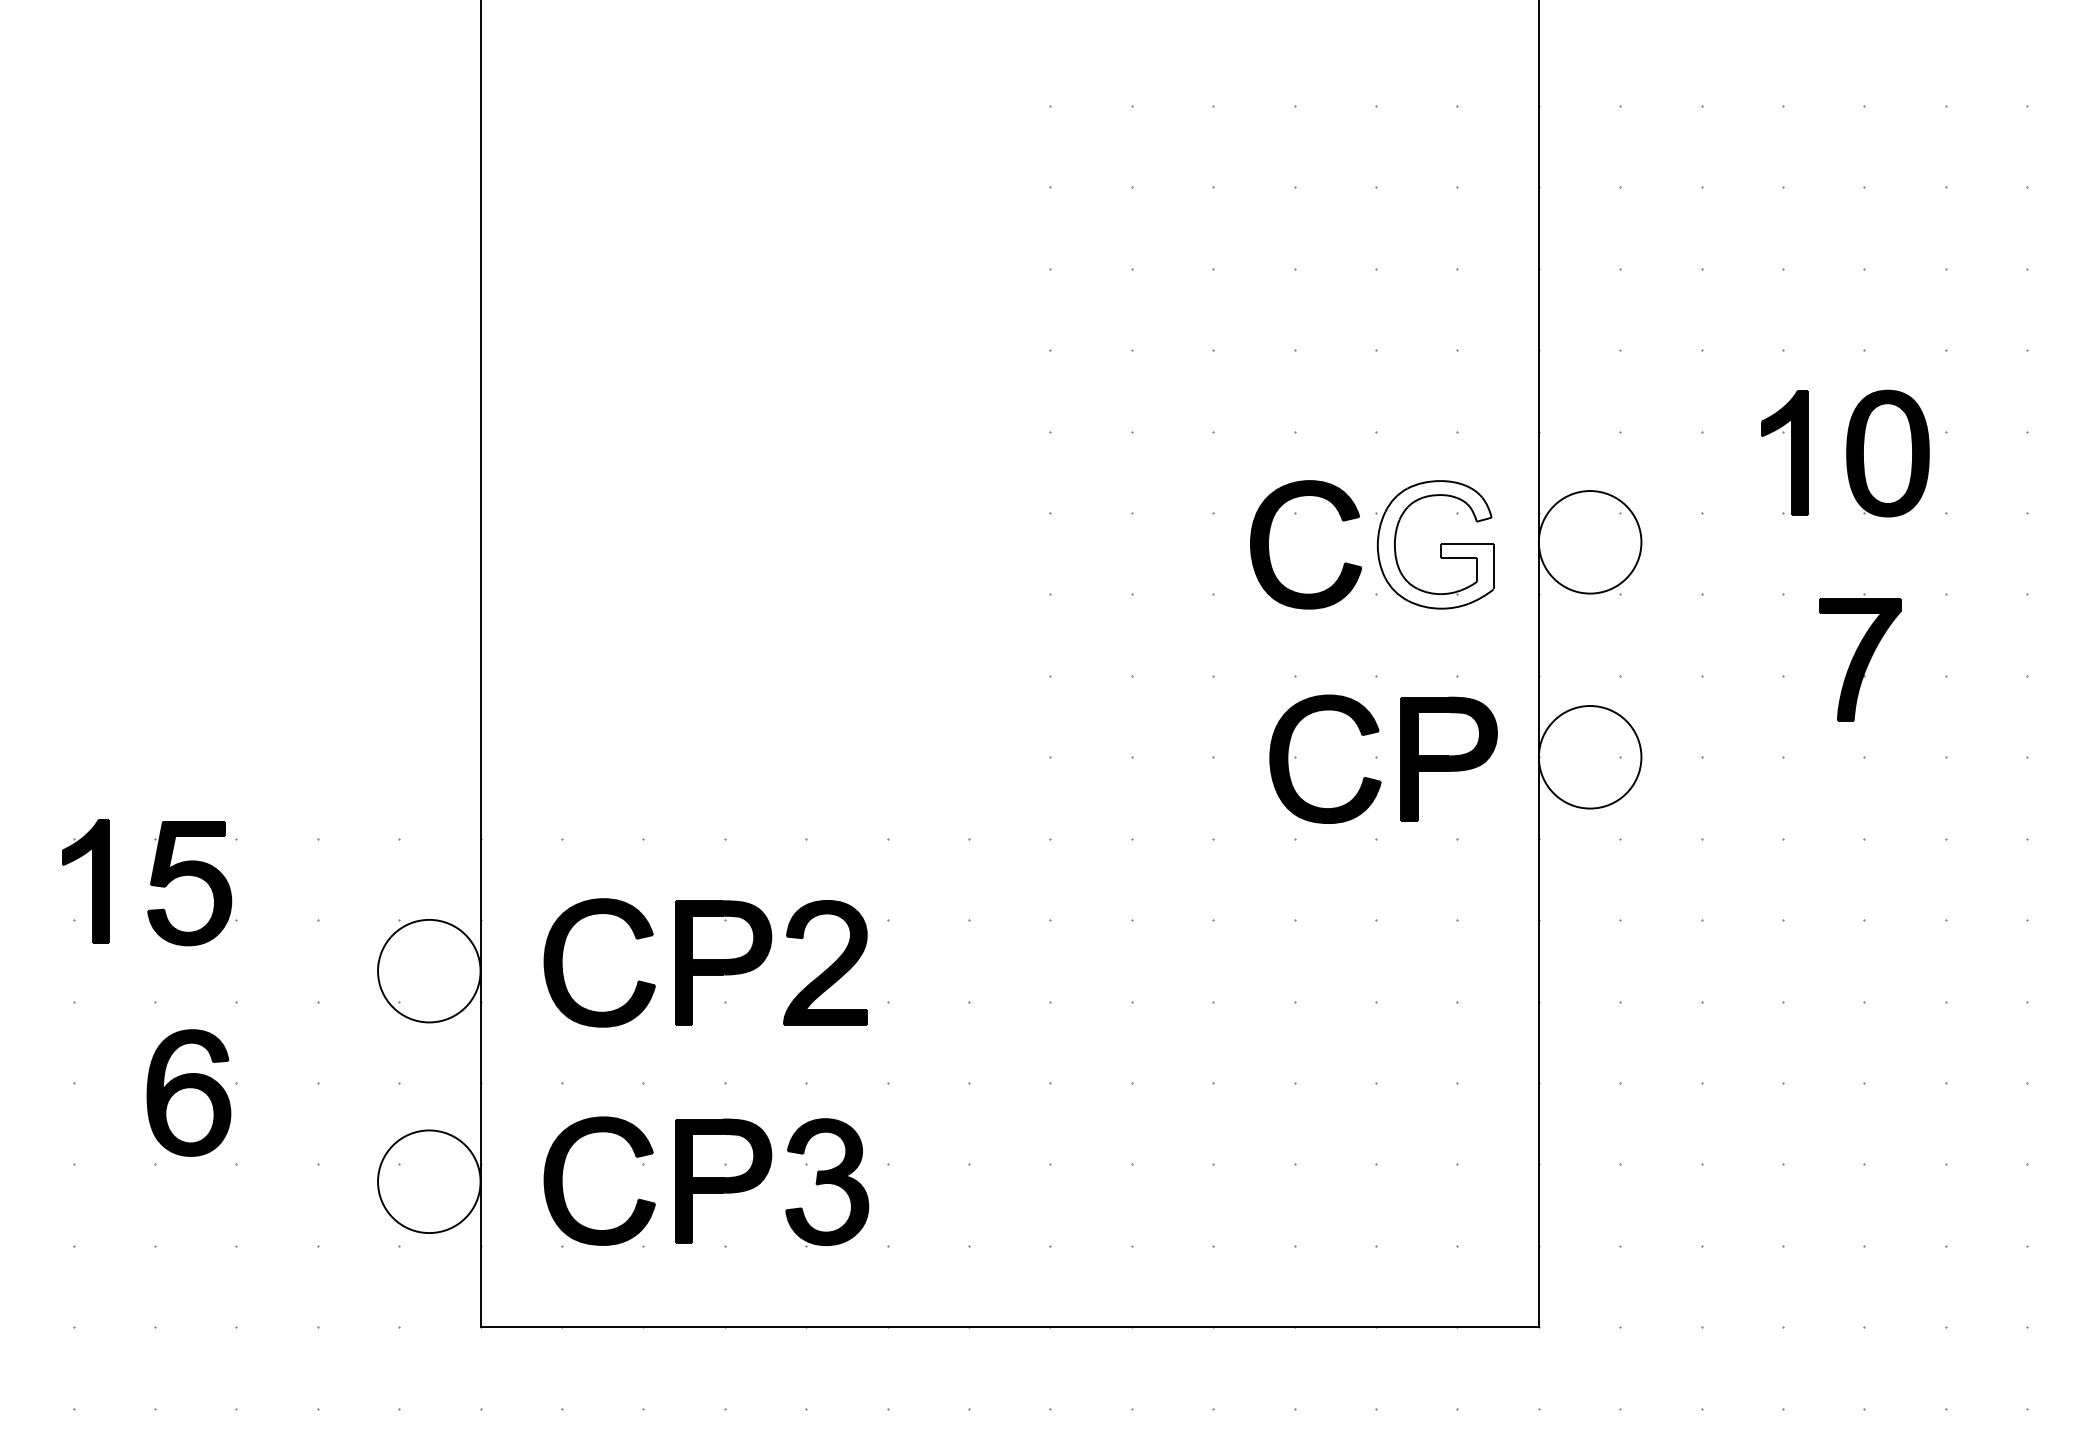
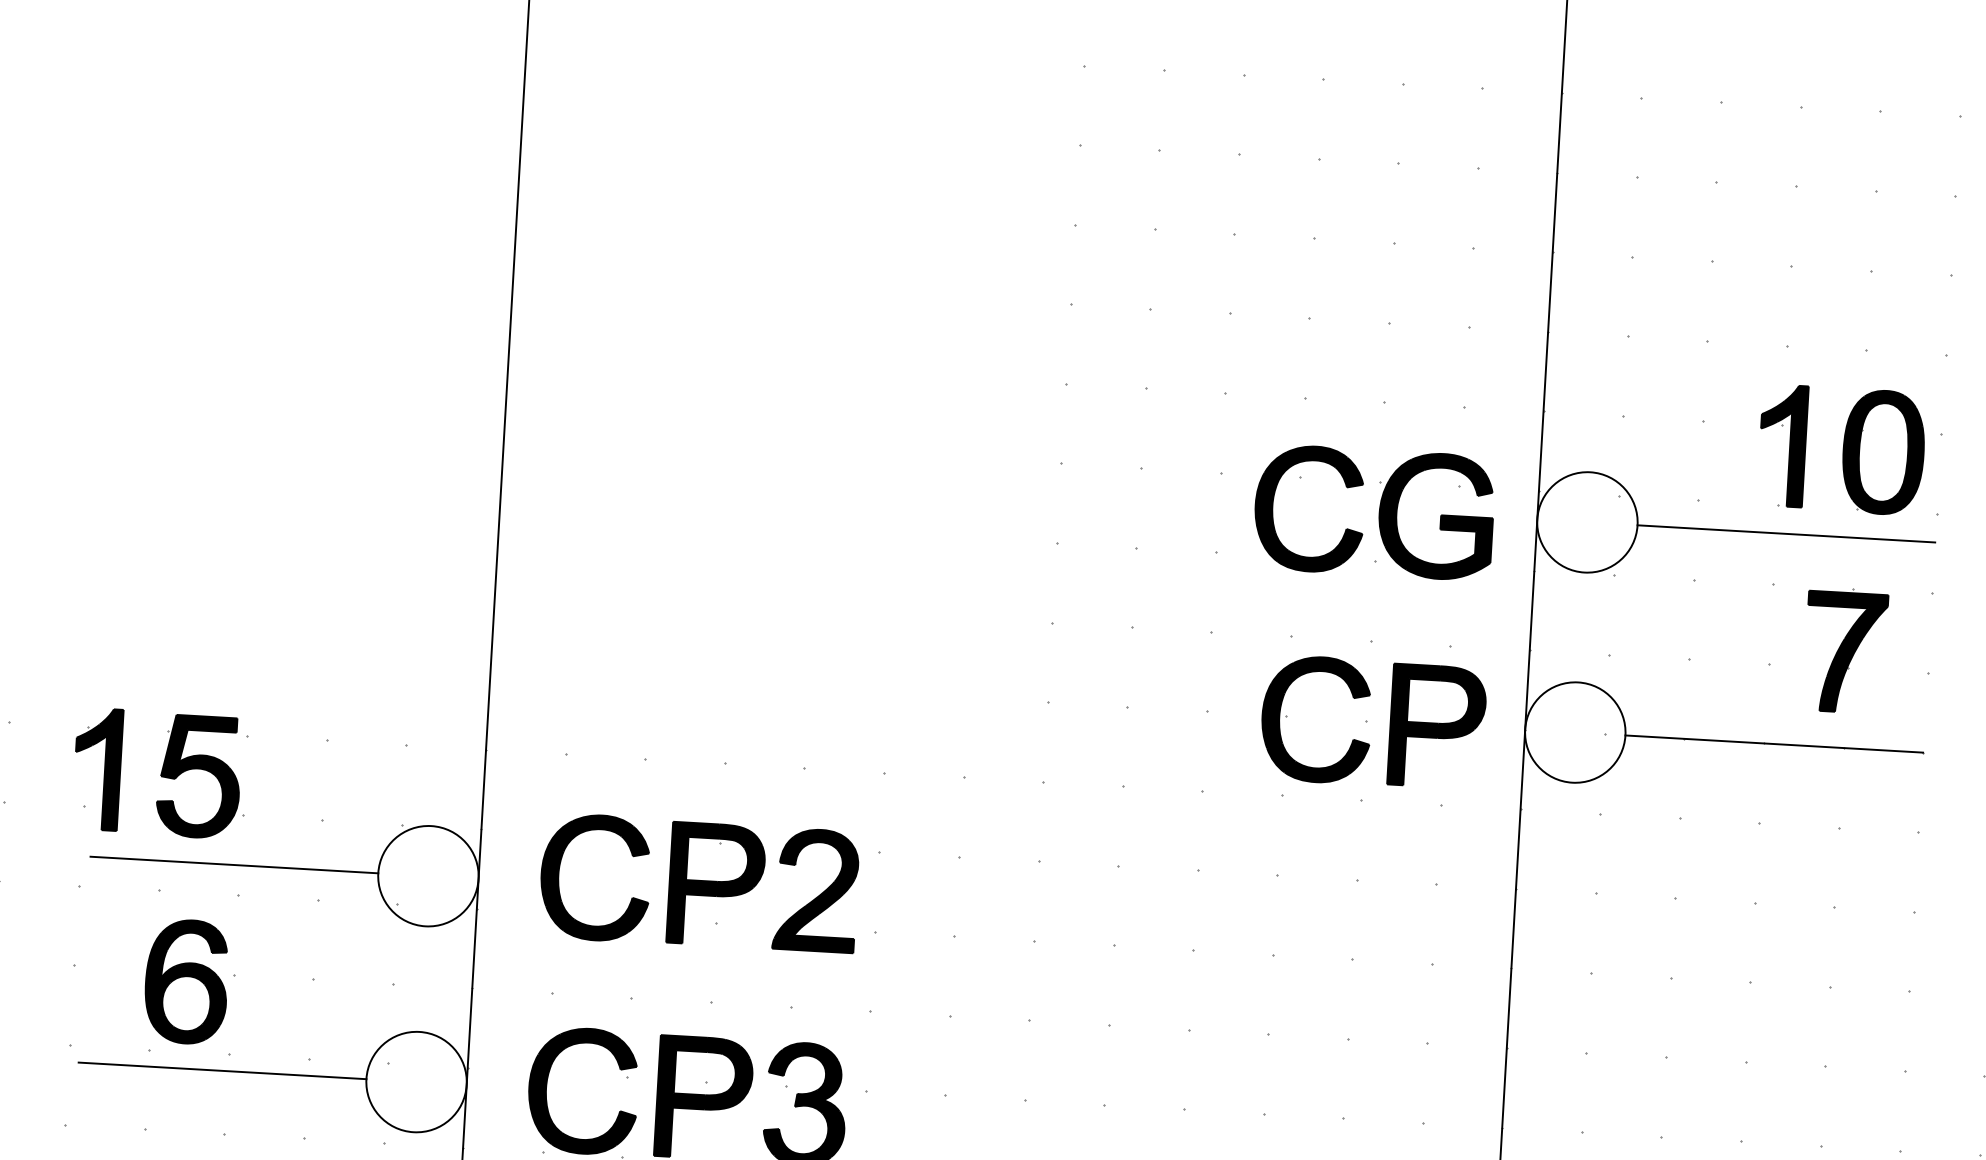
line: (1793, 542) -> (1786, 534), added
fill: (1435, 544) -> (1436, 515), added
line: (1793, 757) -> (1774, 744), added
line: (230, 971) -> (234, 865), added
line: (230, 1181) -> (222, 1070), added

